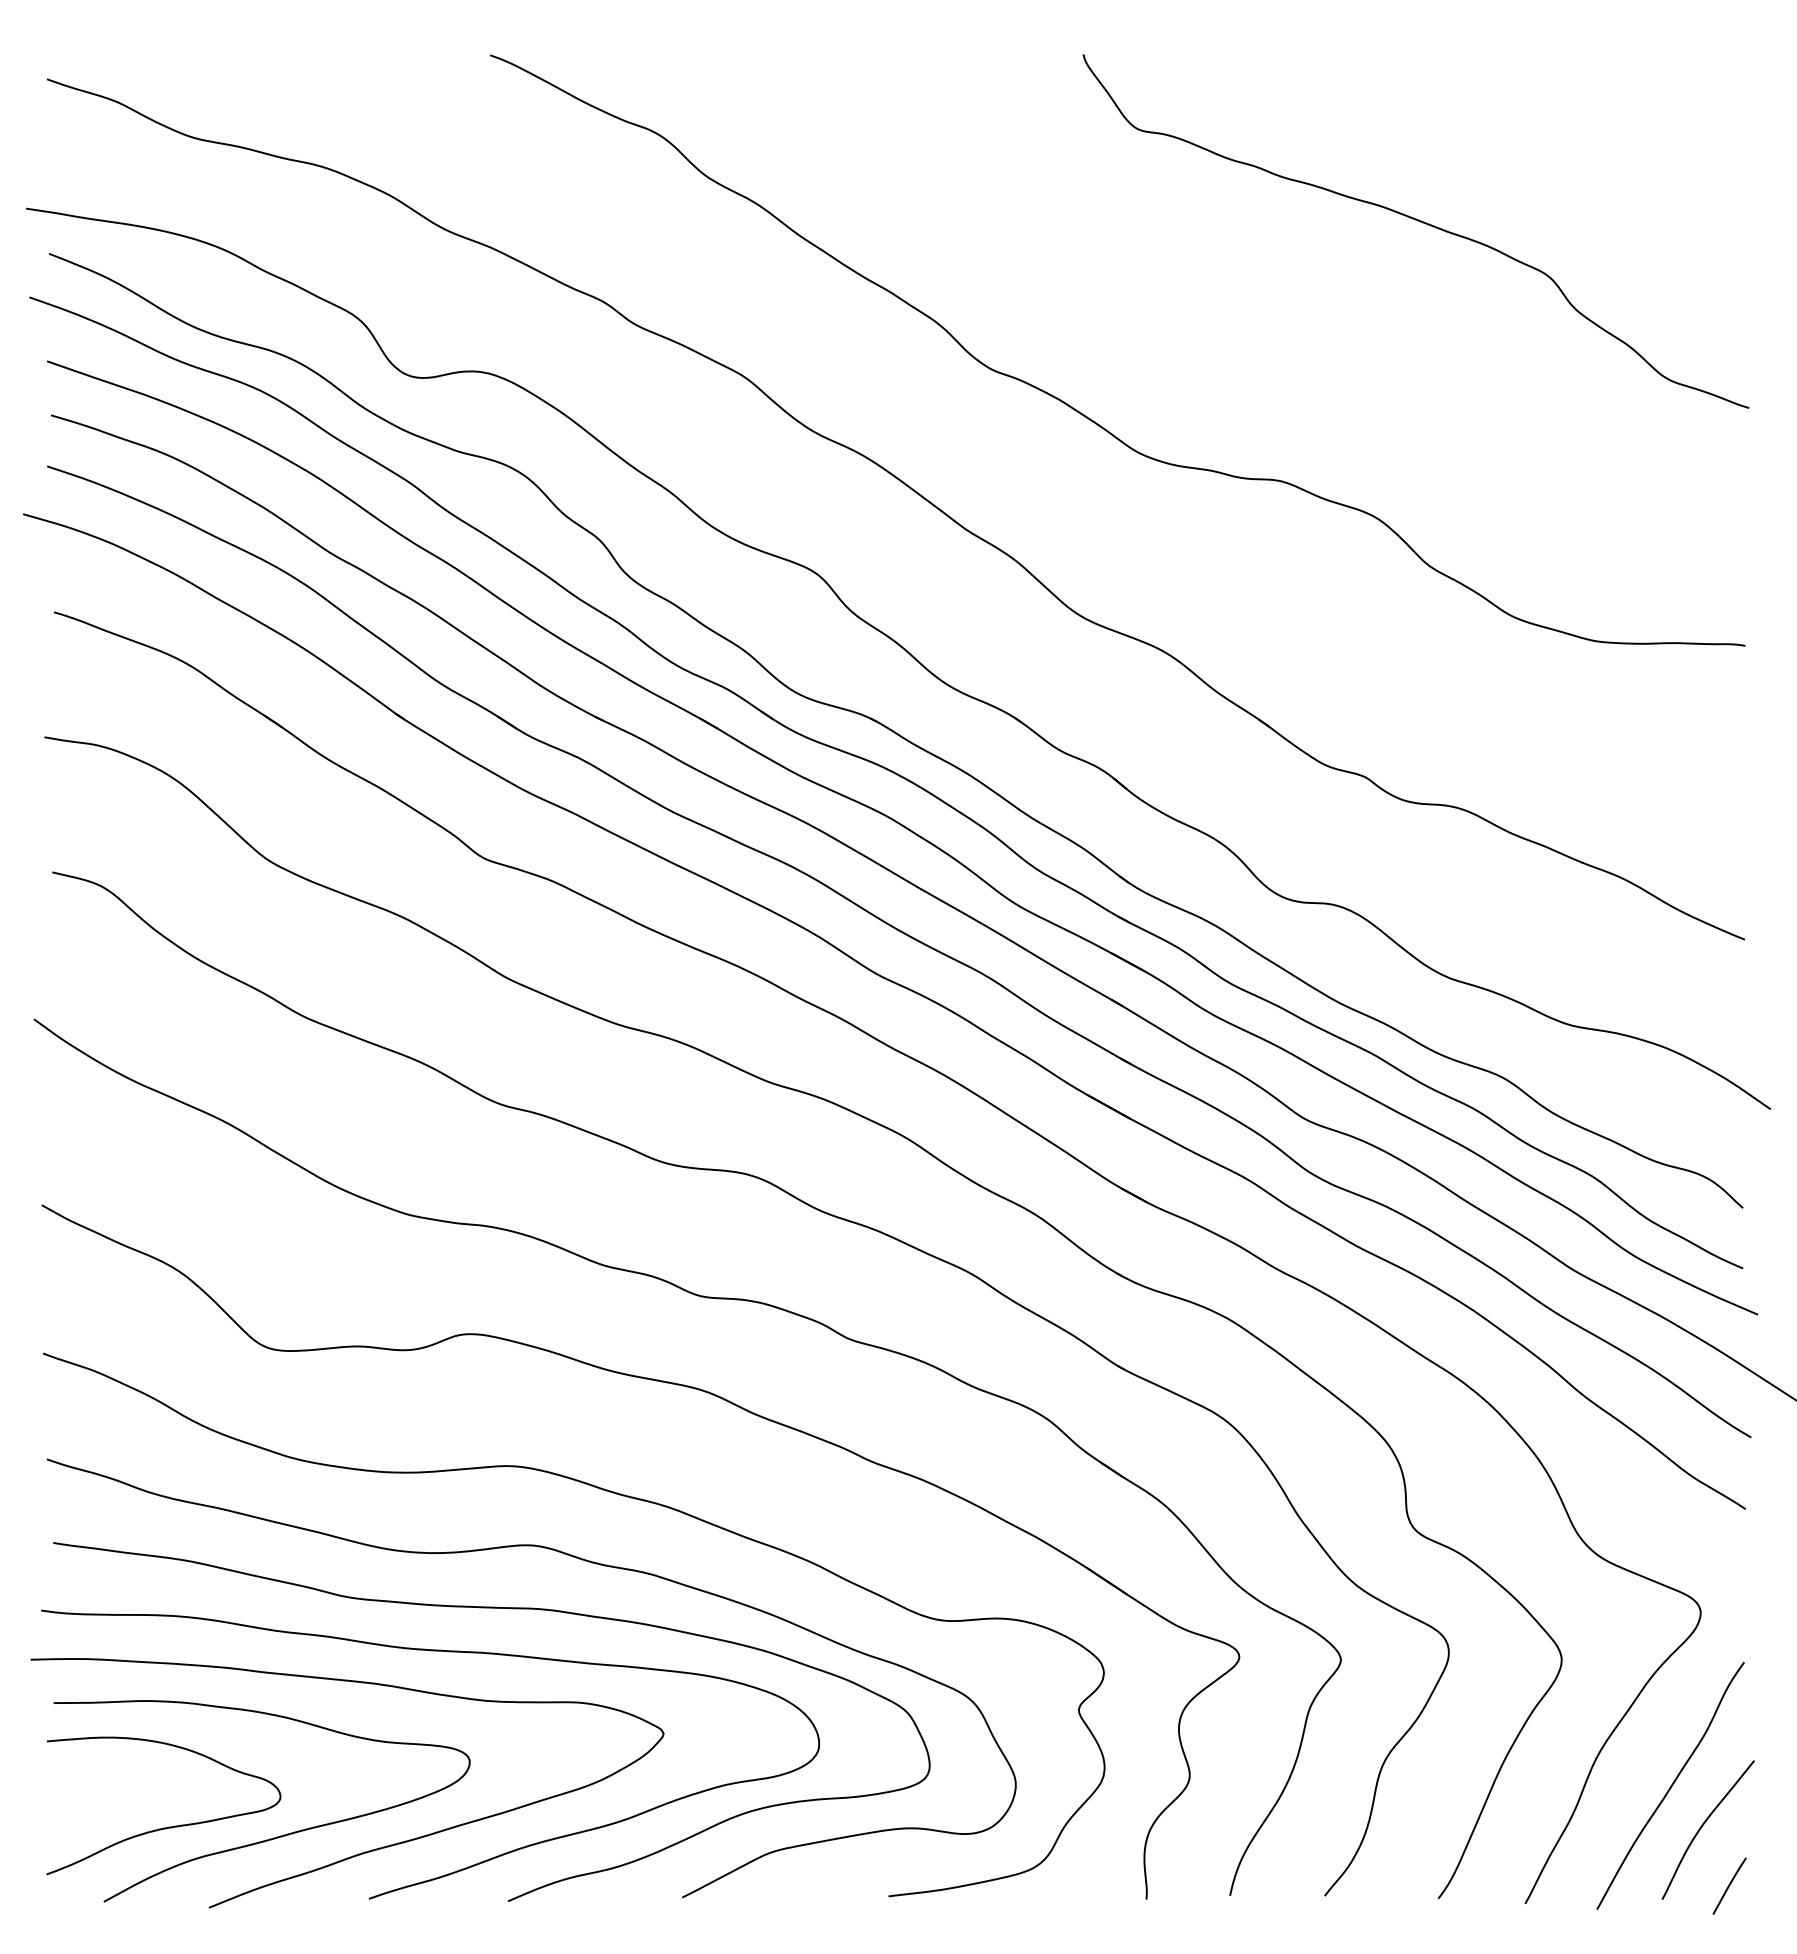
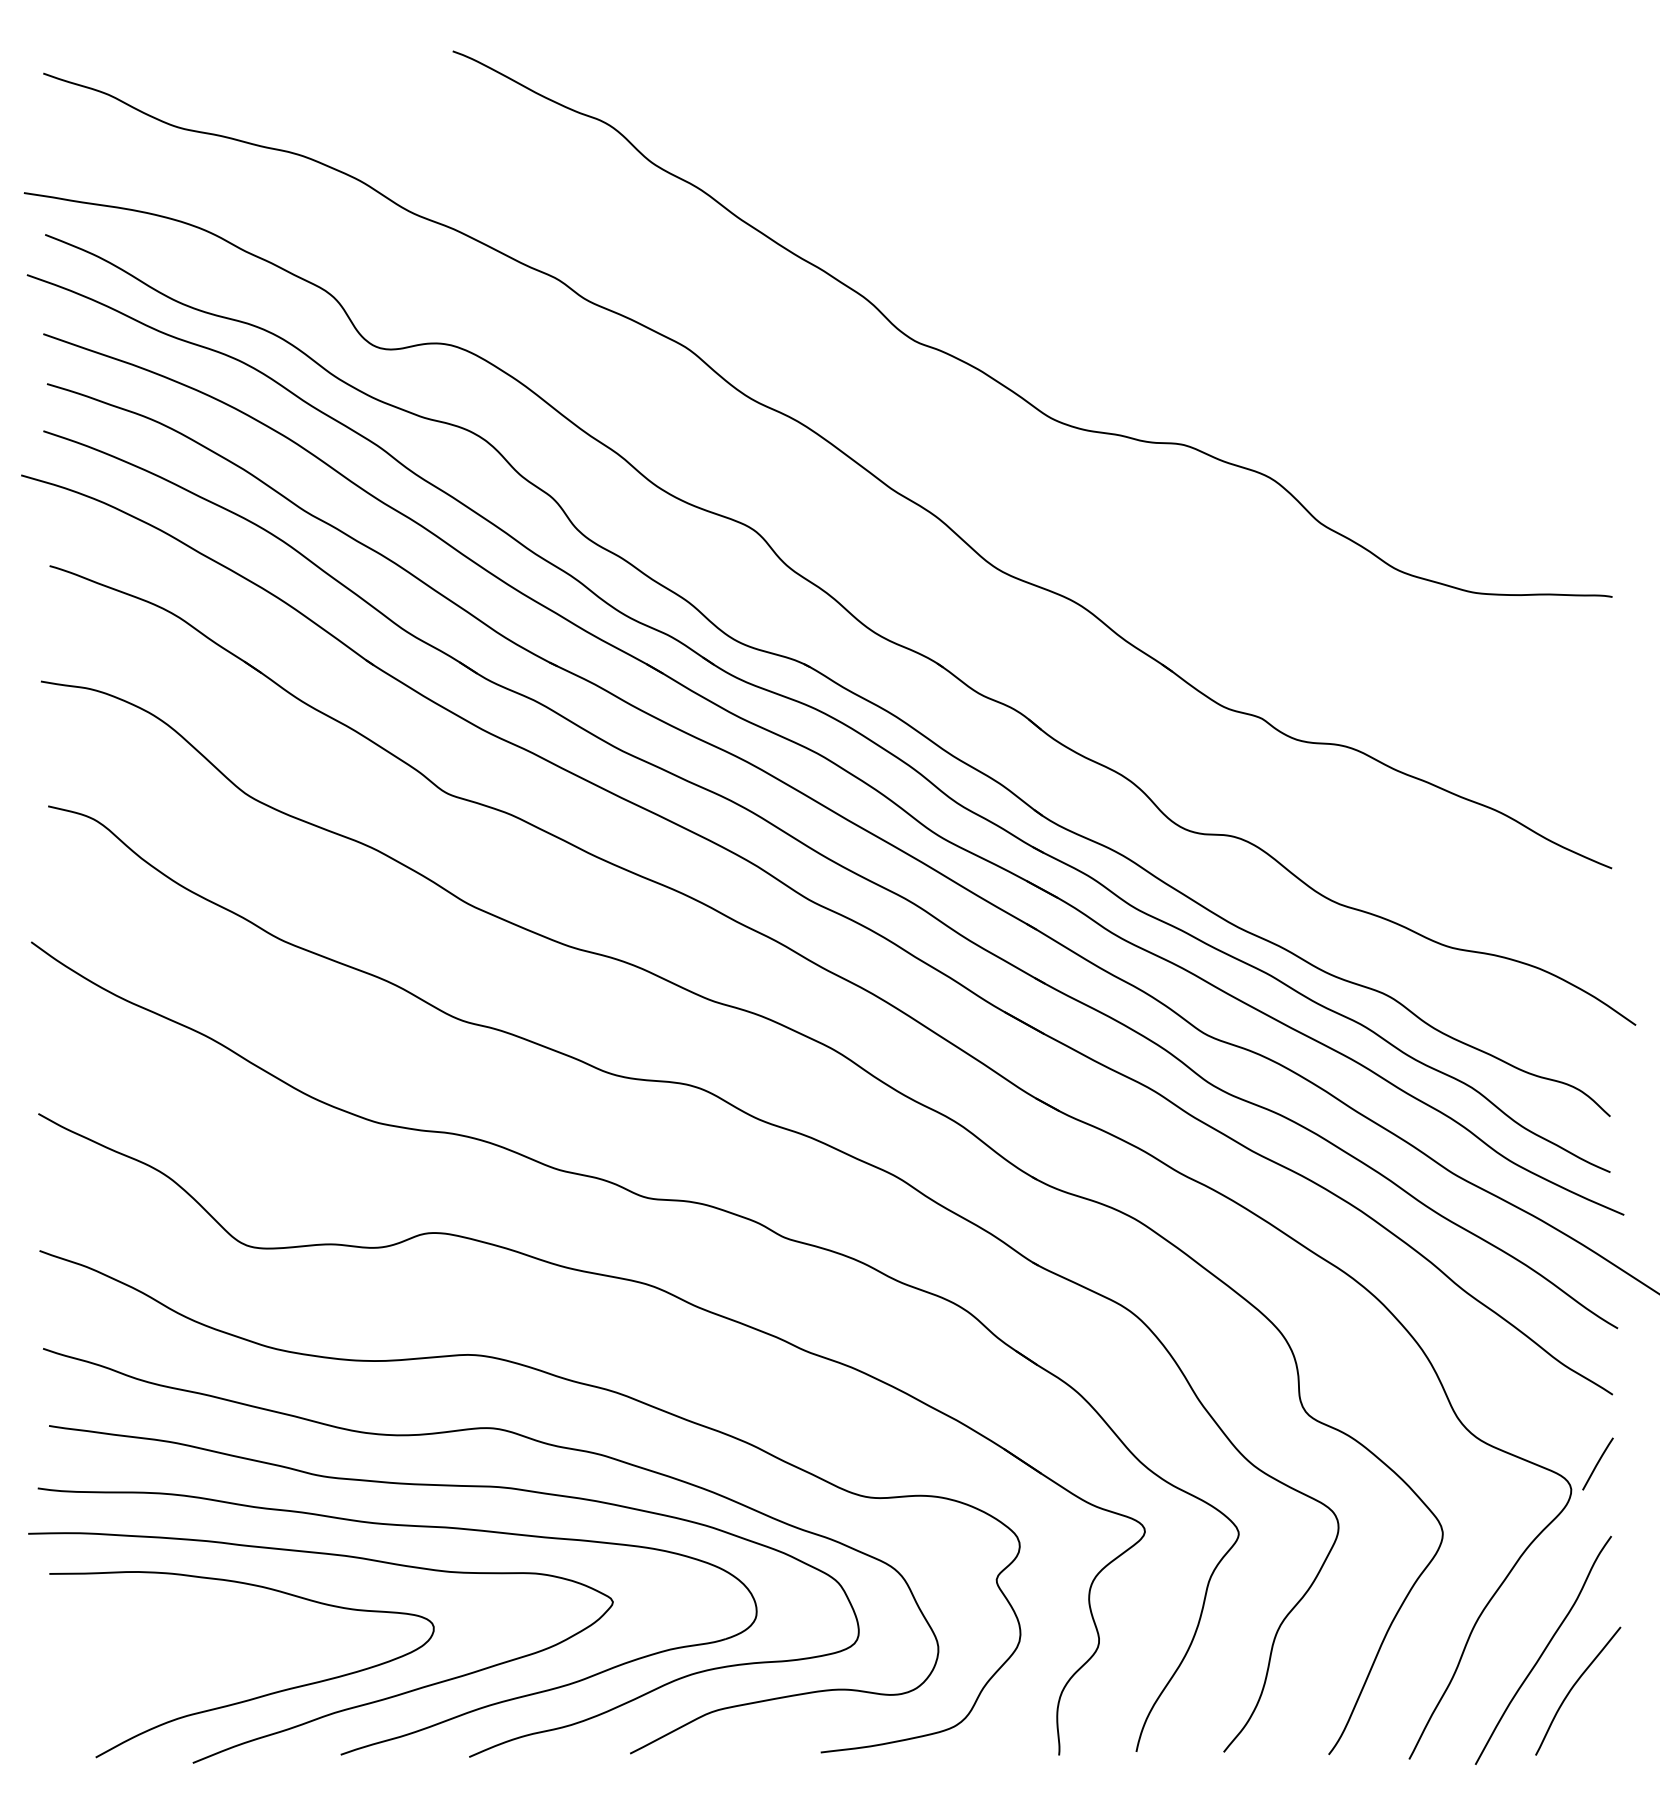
curve: (1417, 221) -> (1309, 204), removed
curve: (168, 1826) -> (155, 1687), removed
line: (1729, 1885) -> (1597, 1463), moved

